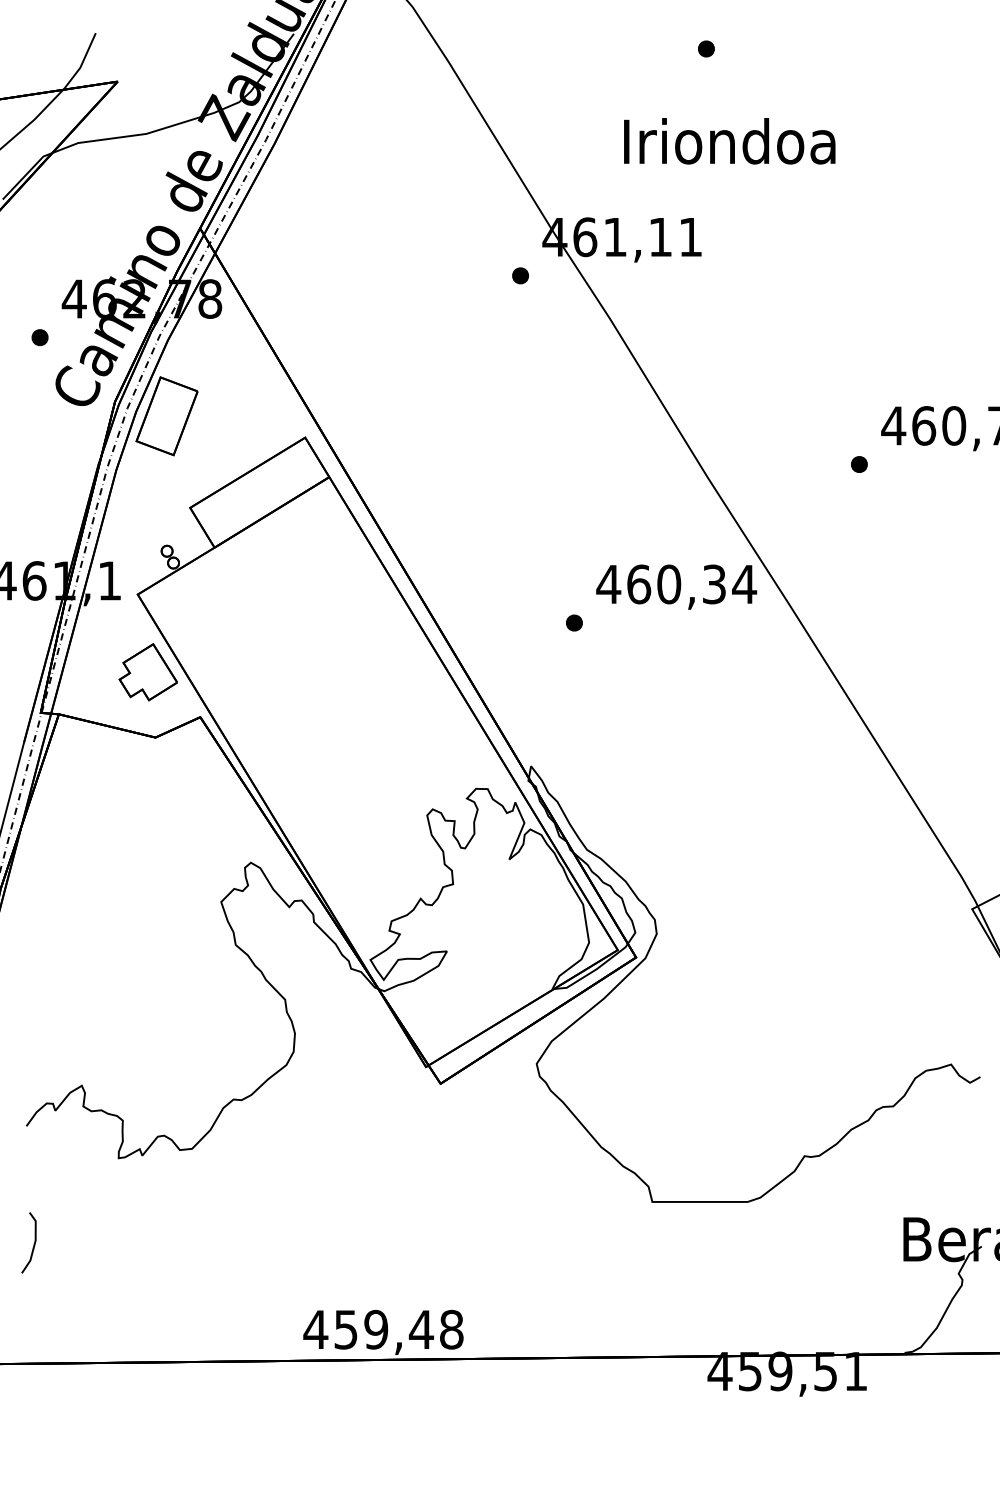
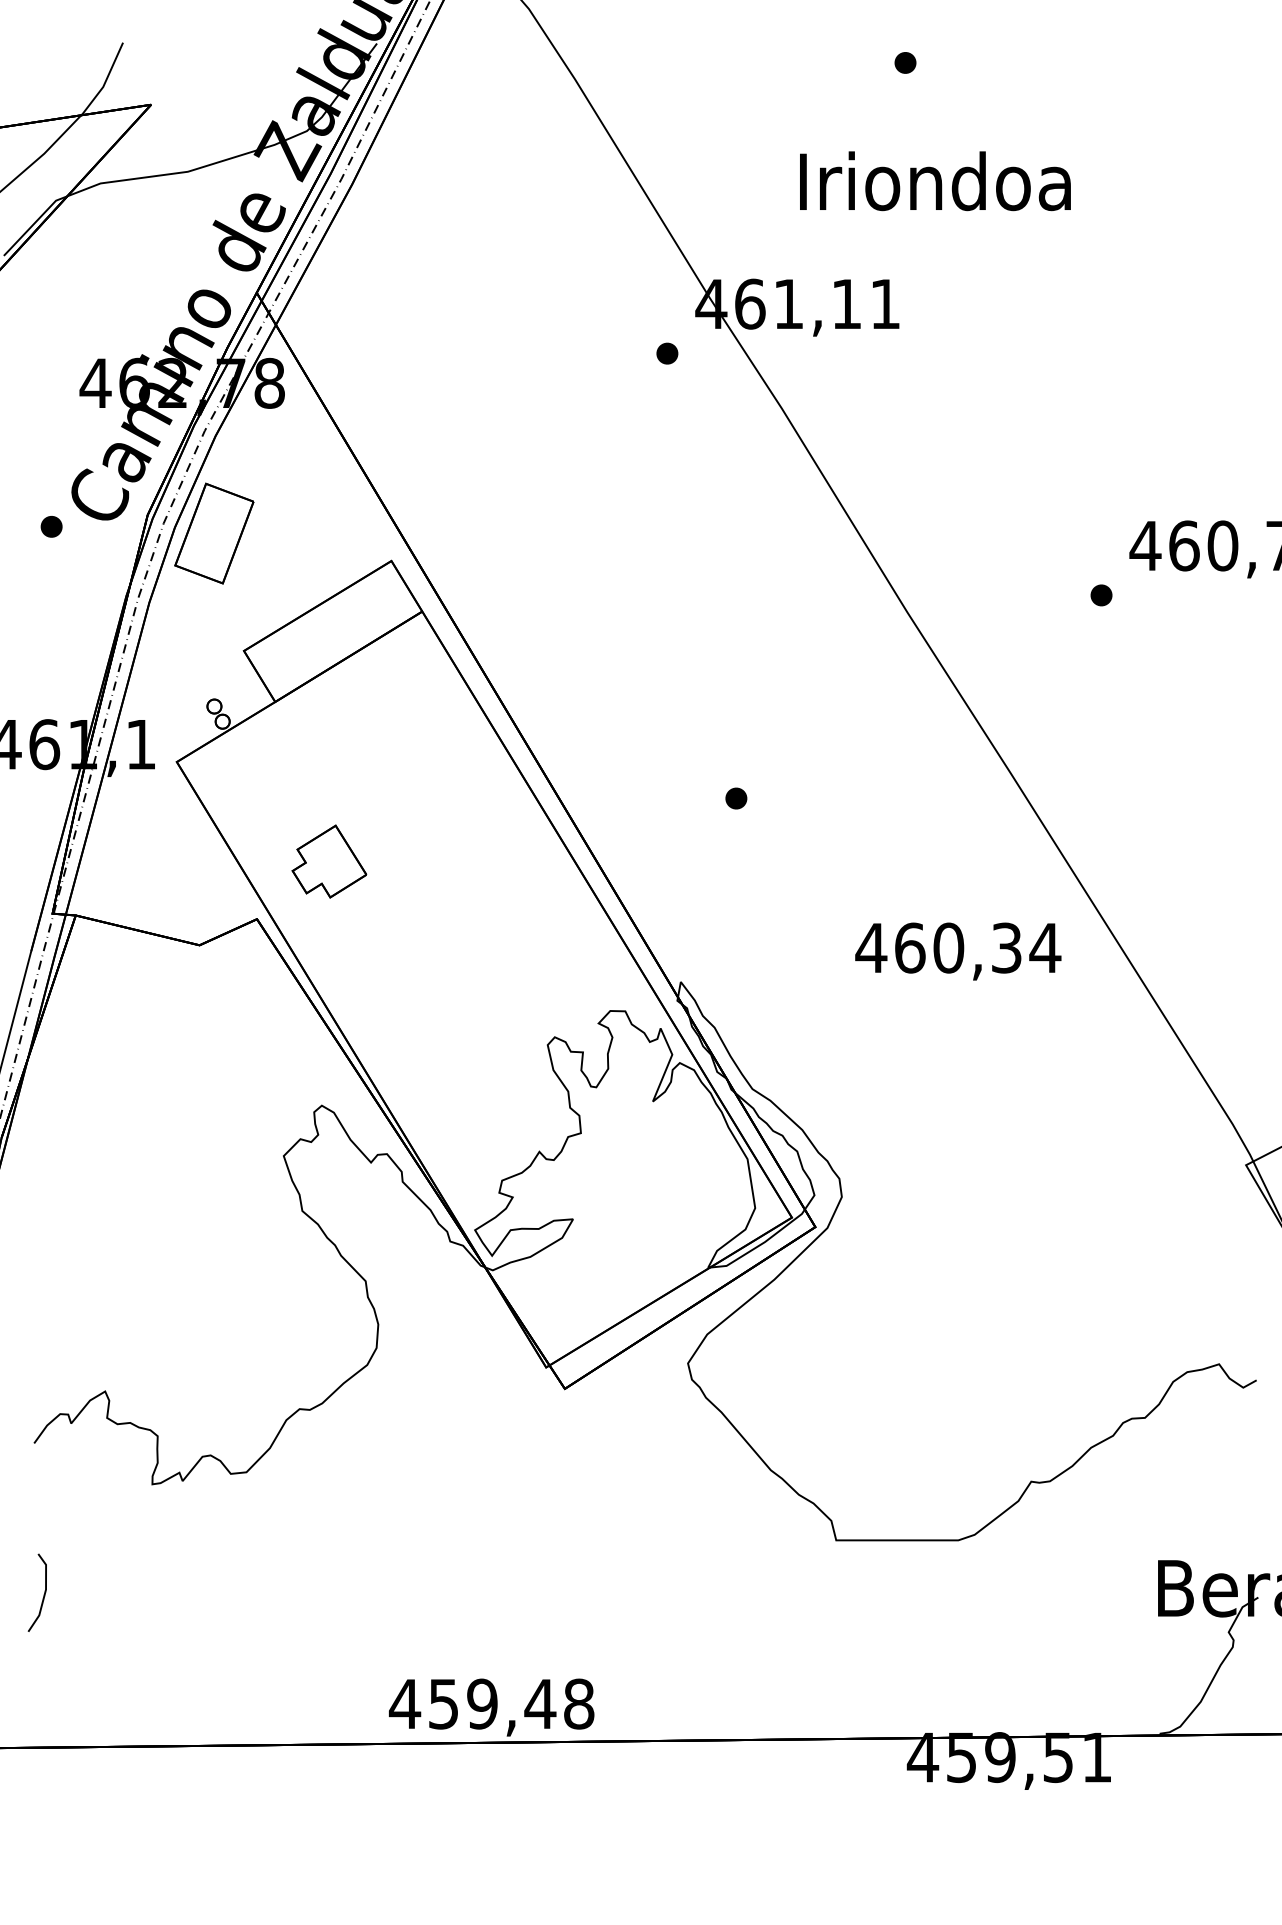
part: (39, 337) -> (51, 526), moved
text: (676, 587) -> (958, 951), moved
part: (148, 672) -> (329, 861), moved

